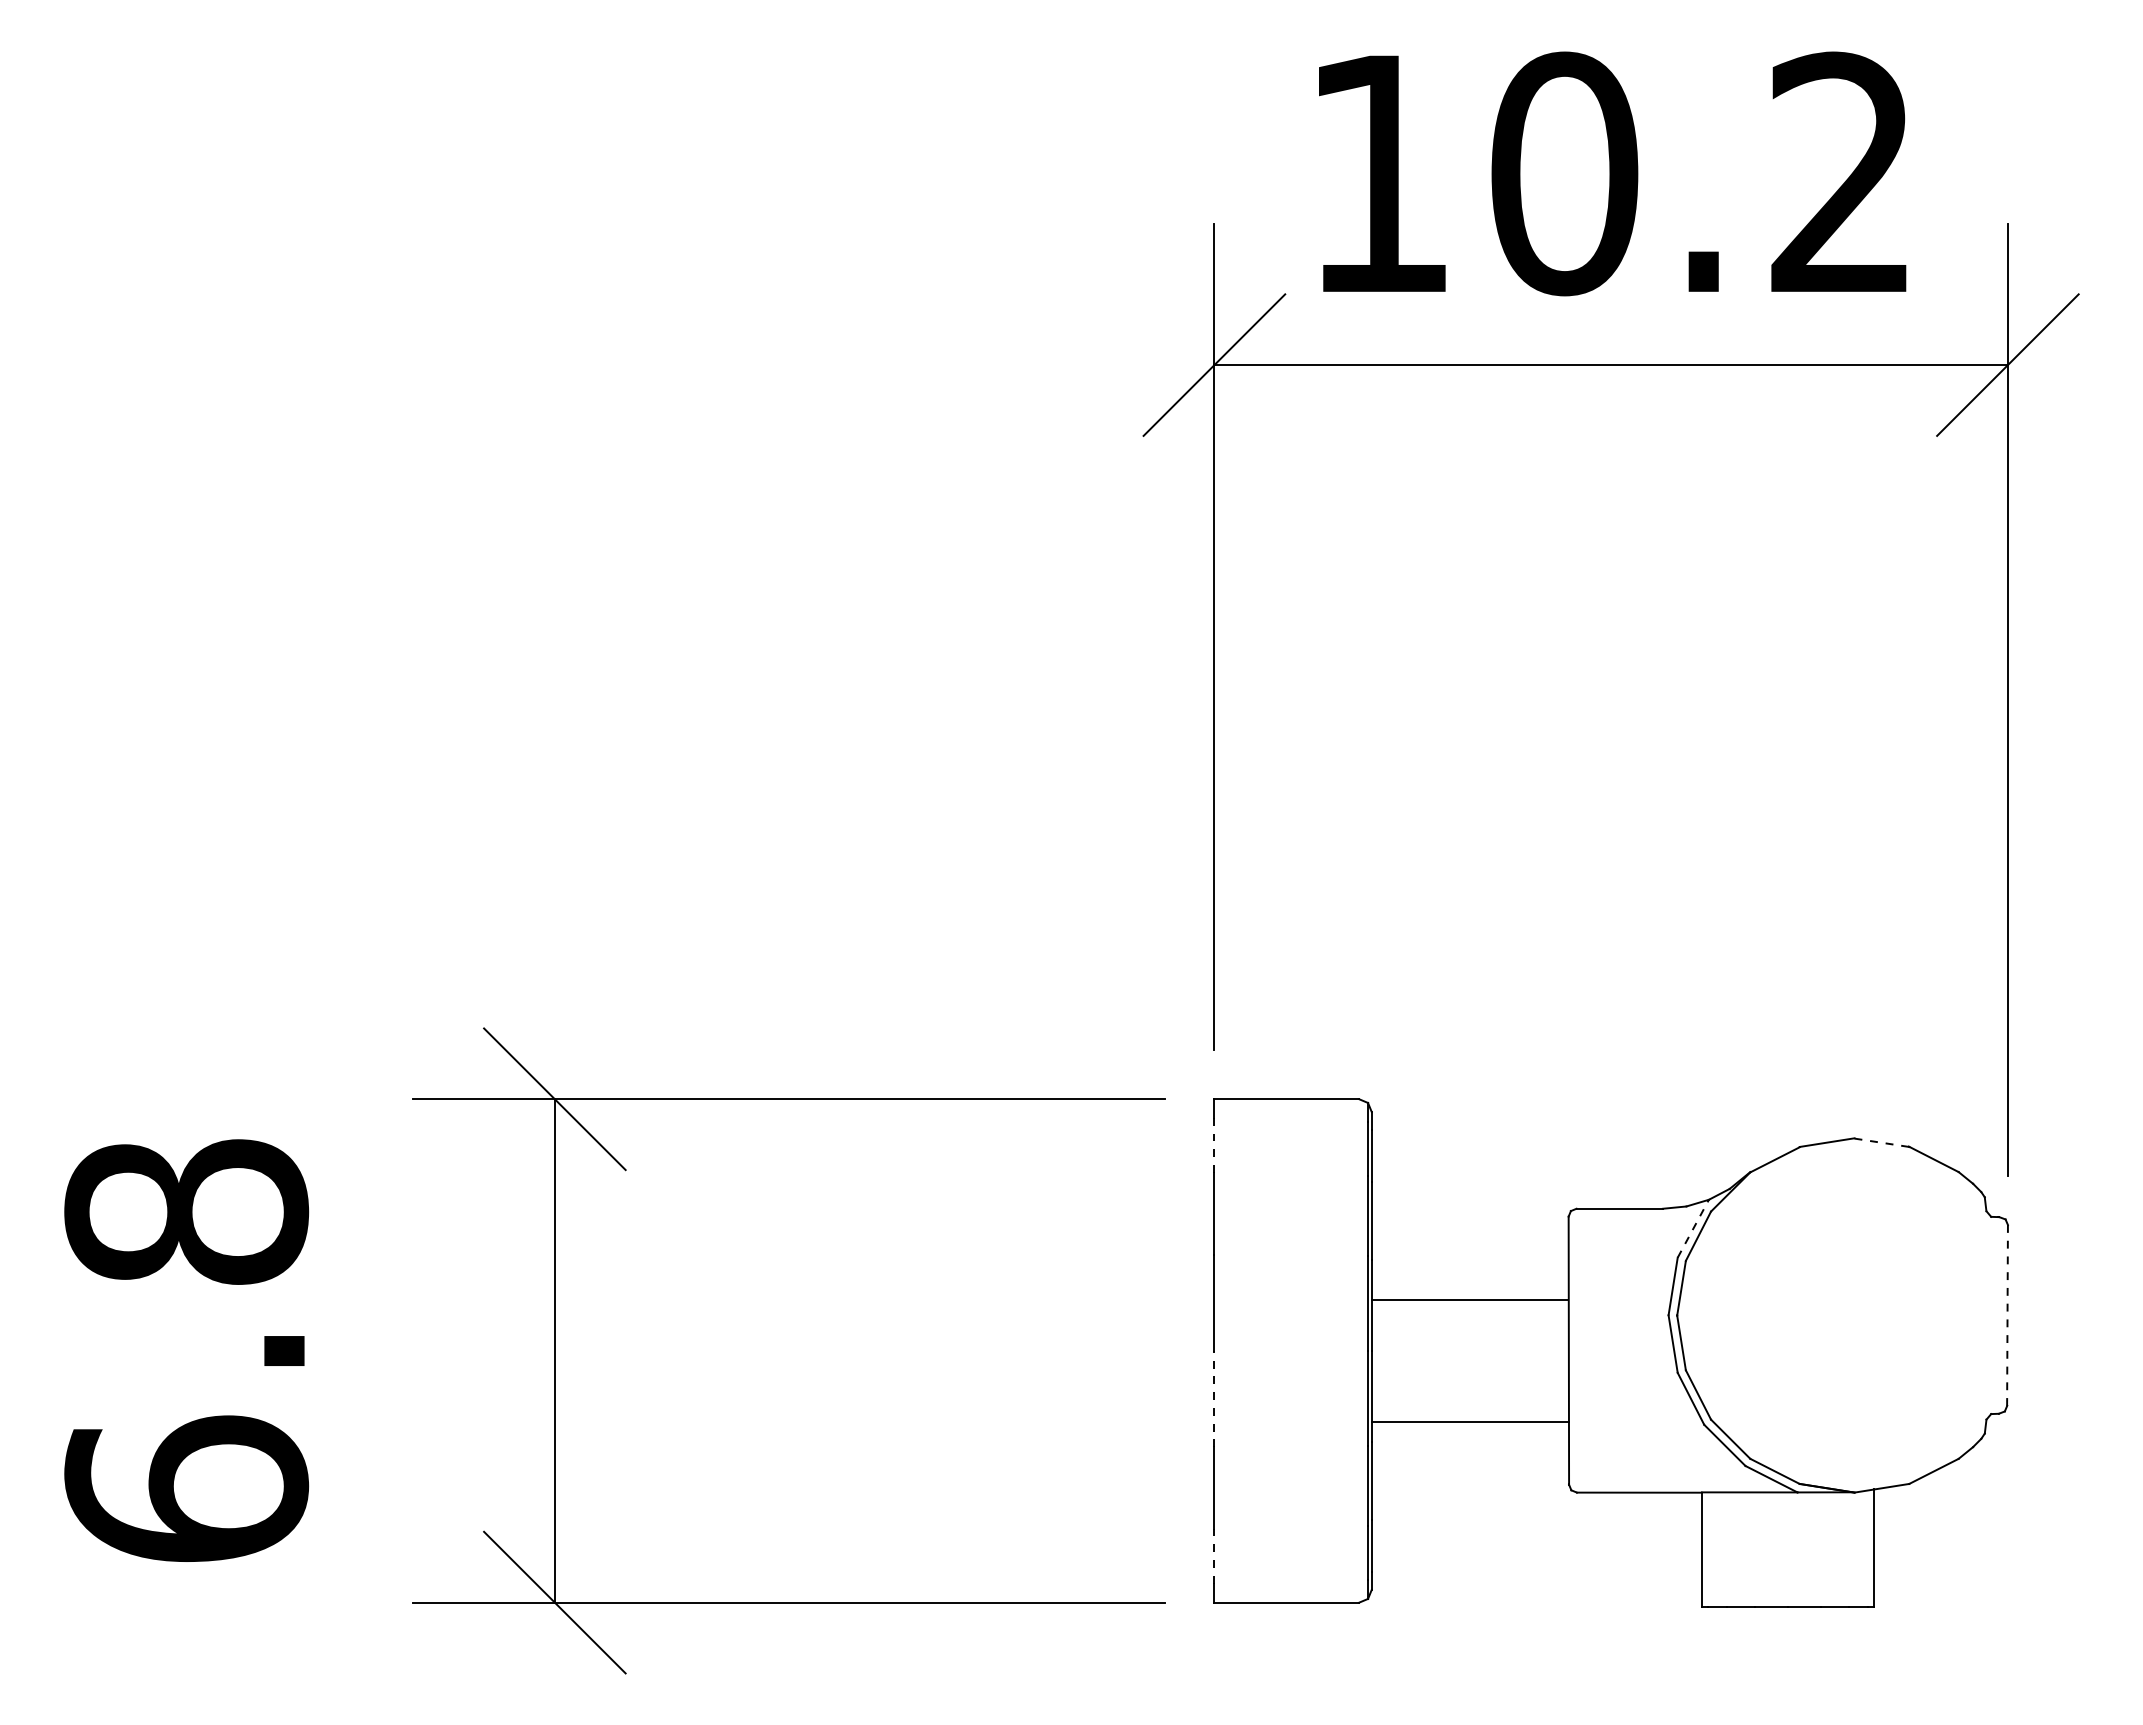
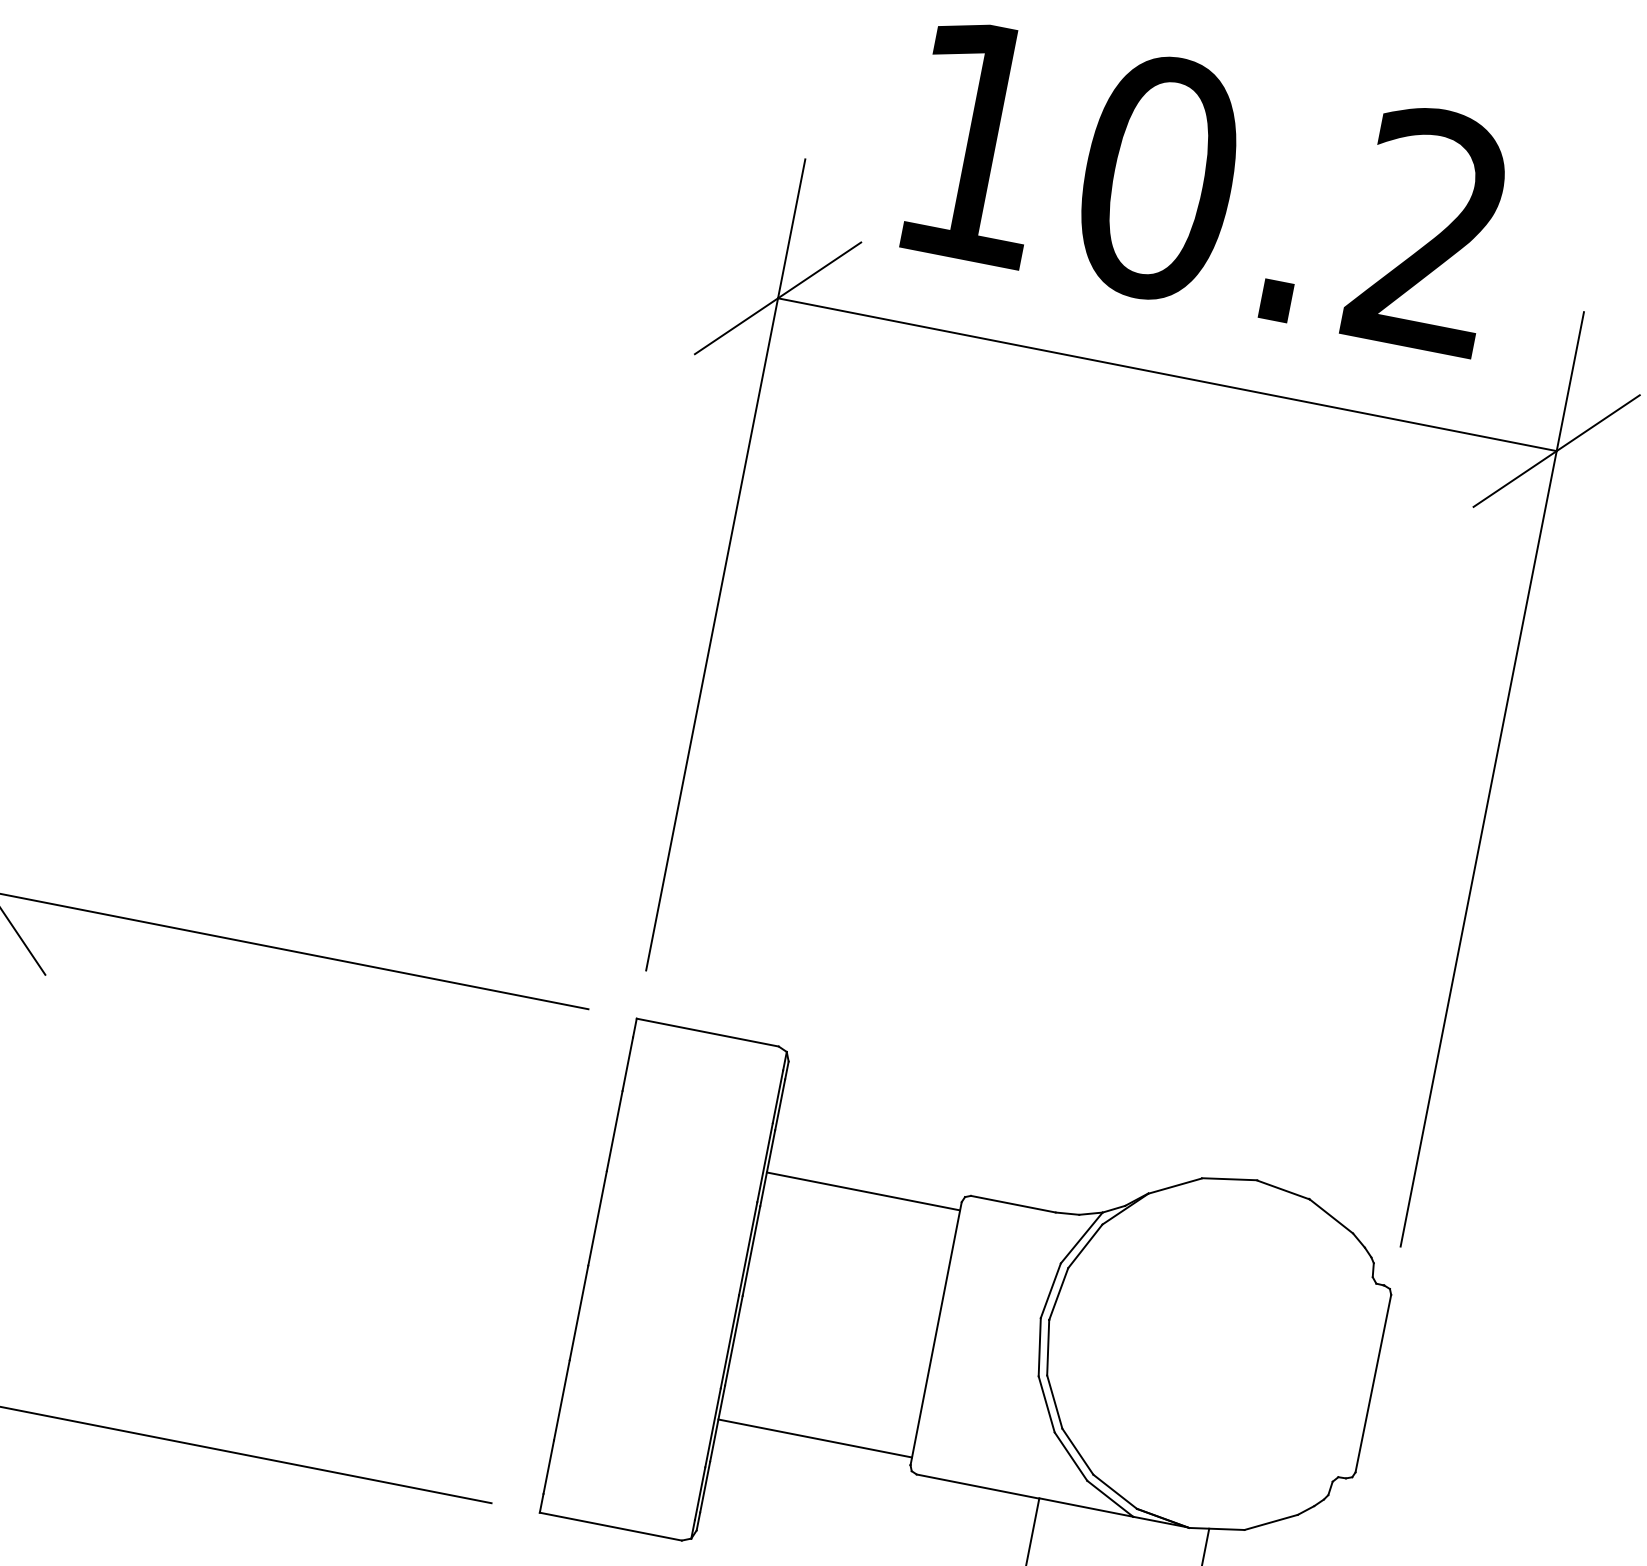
line: (1882, 1142) -> (1283, 1189), dashed -> solid
line: (1214, 1145) -> (627, 1064), dashed -> solid
line: (1693, 1228) -> (1081, 1237), dashed -> solid
line: (1469, 1300) -> (862, 1191), moved
line: (2007, 1314) -> (1373, 1382), dashed -> solid
line: (1214, 1398) -> (579, 1312), dashed -> solid
line: (1469, 1421) -> (814, 1438), moved
line: (1214, 1555) -> (548, 1466), dashed -> solid

